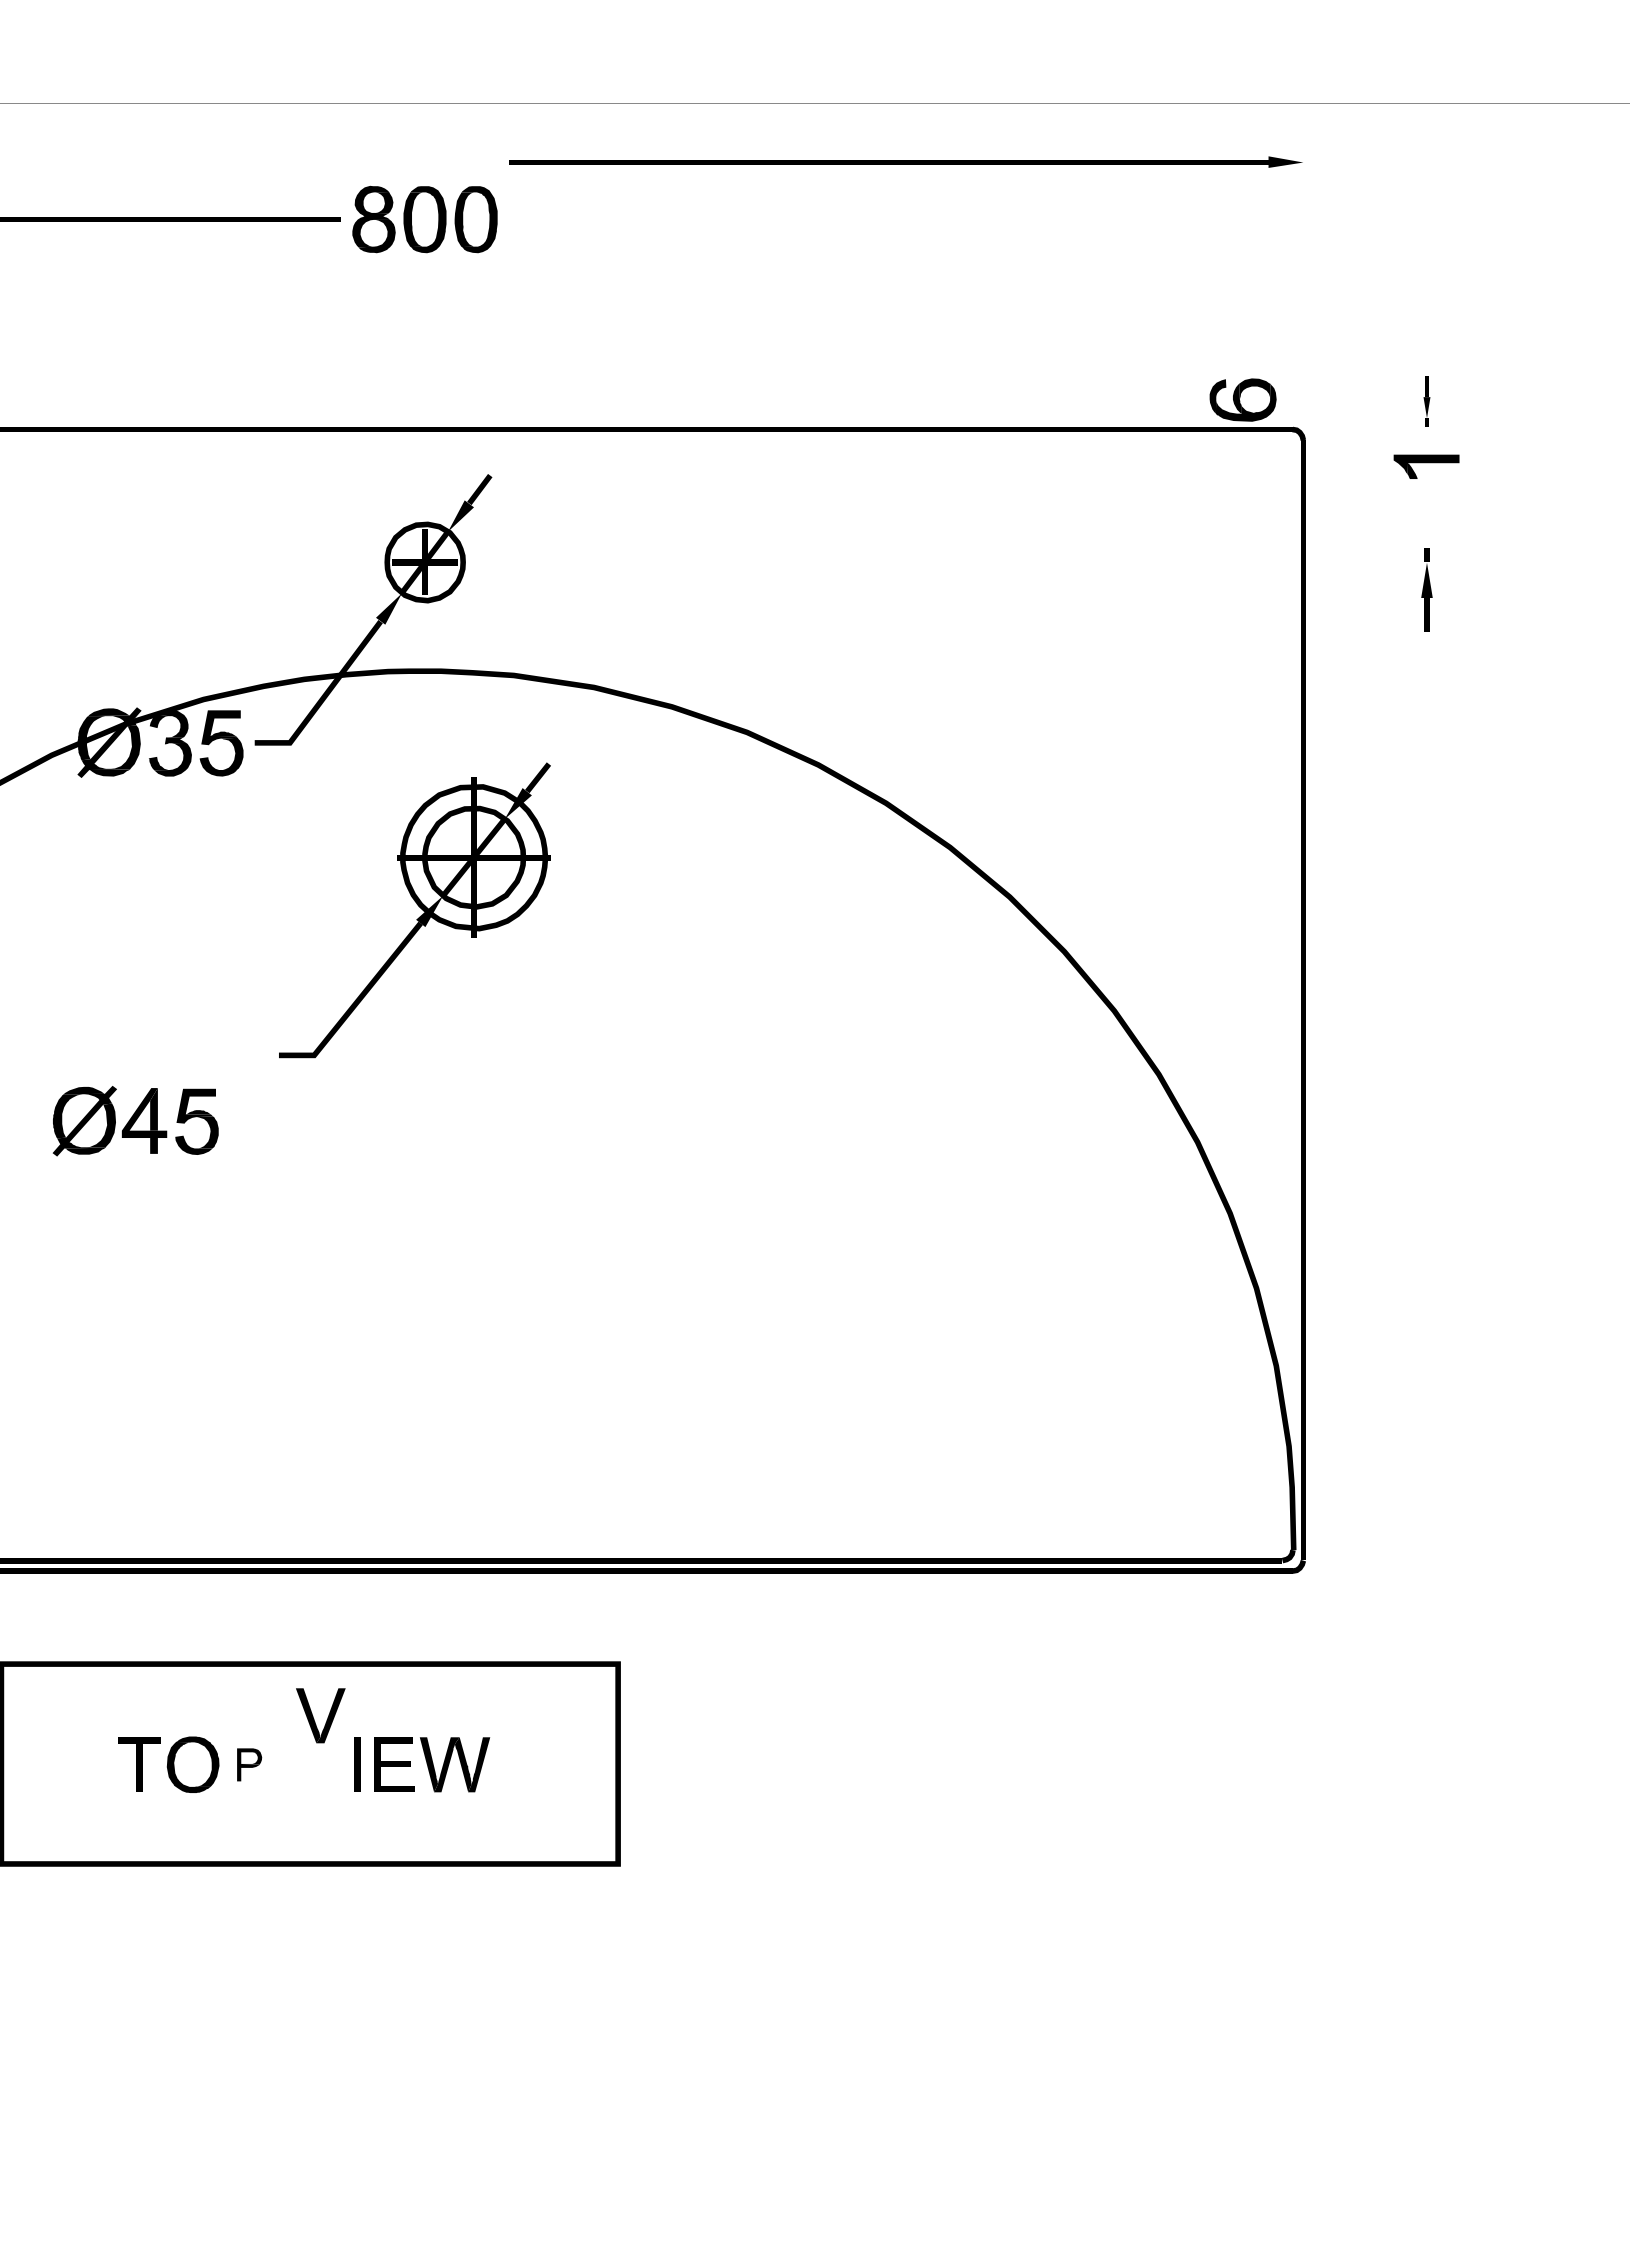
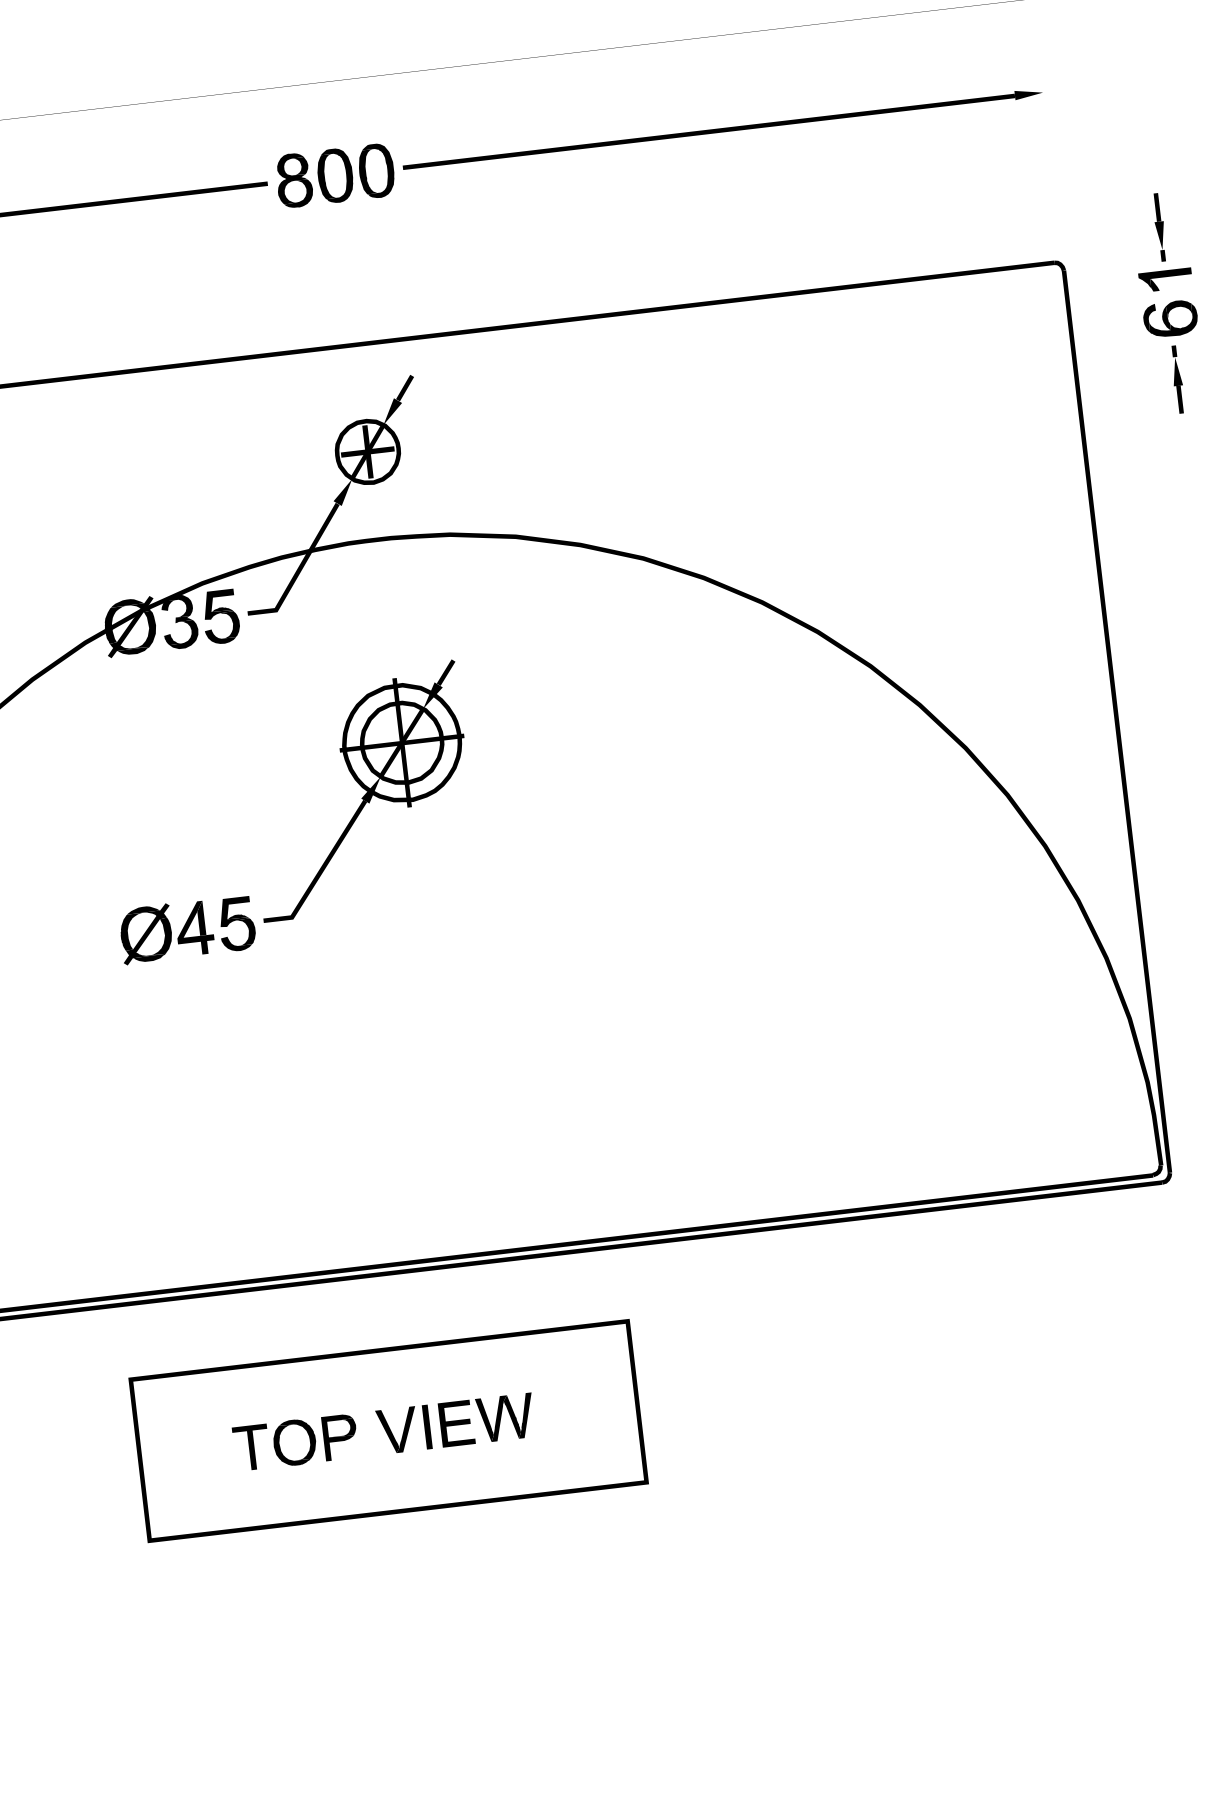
part: (905, 161) -> (722, 129), moved
part: (1242, 399) -> (1170, 318), moved
part: (1426, 401) -> (1159, 227), size x1.67
part: (414, 910) -> (359, 791), moved
part: (314, 1718) -> (392, 1433), moved
part: (249, 1764) -> (340, 1437), size x1.67

